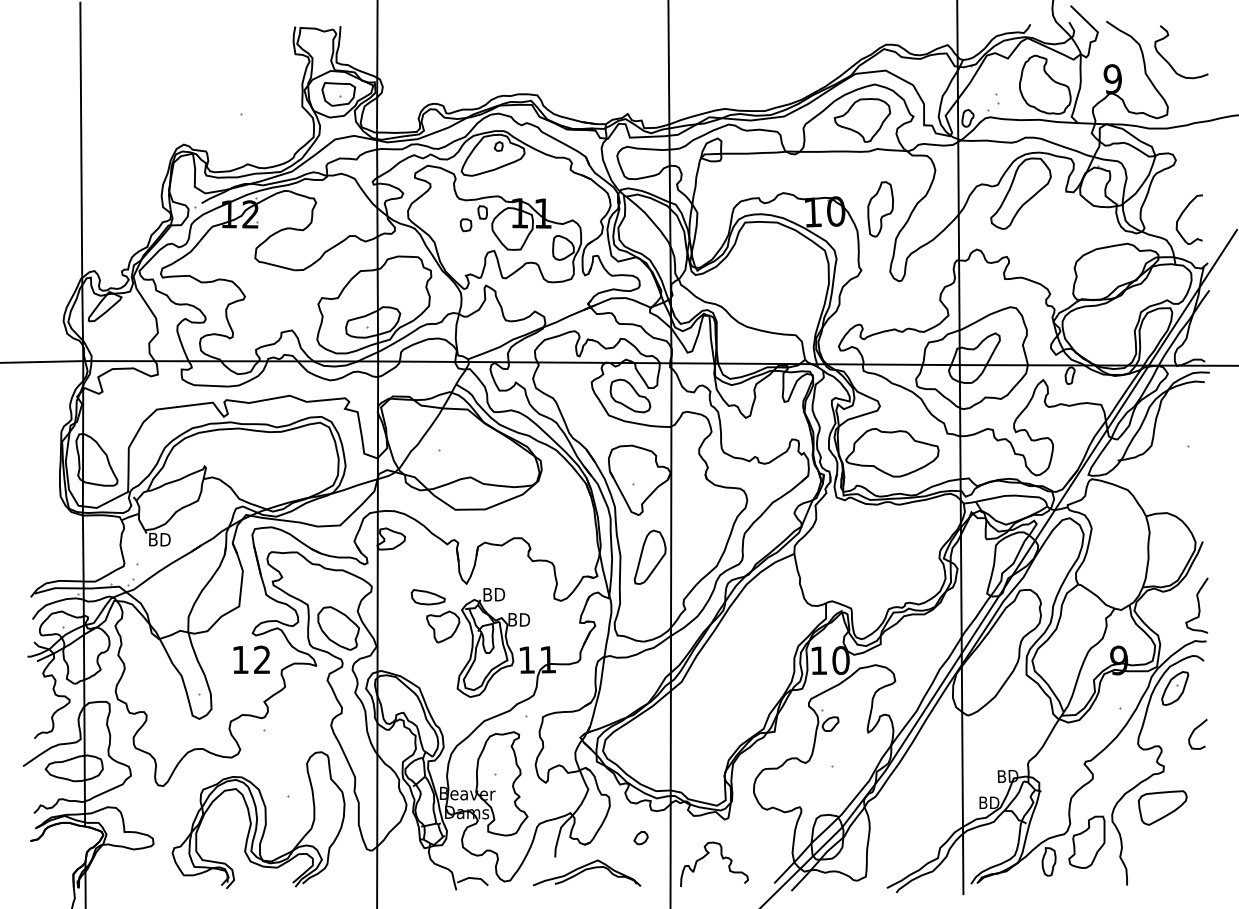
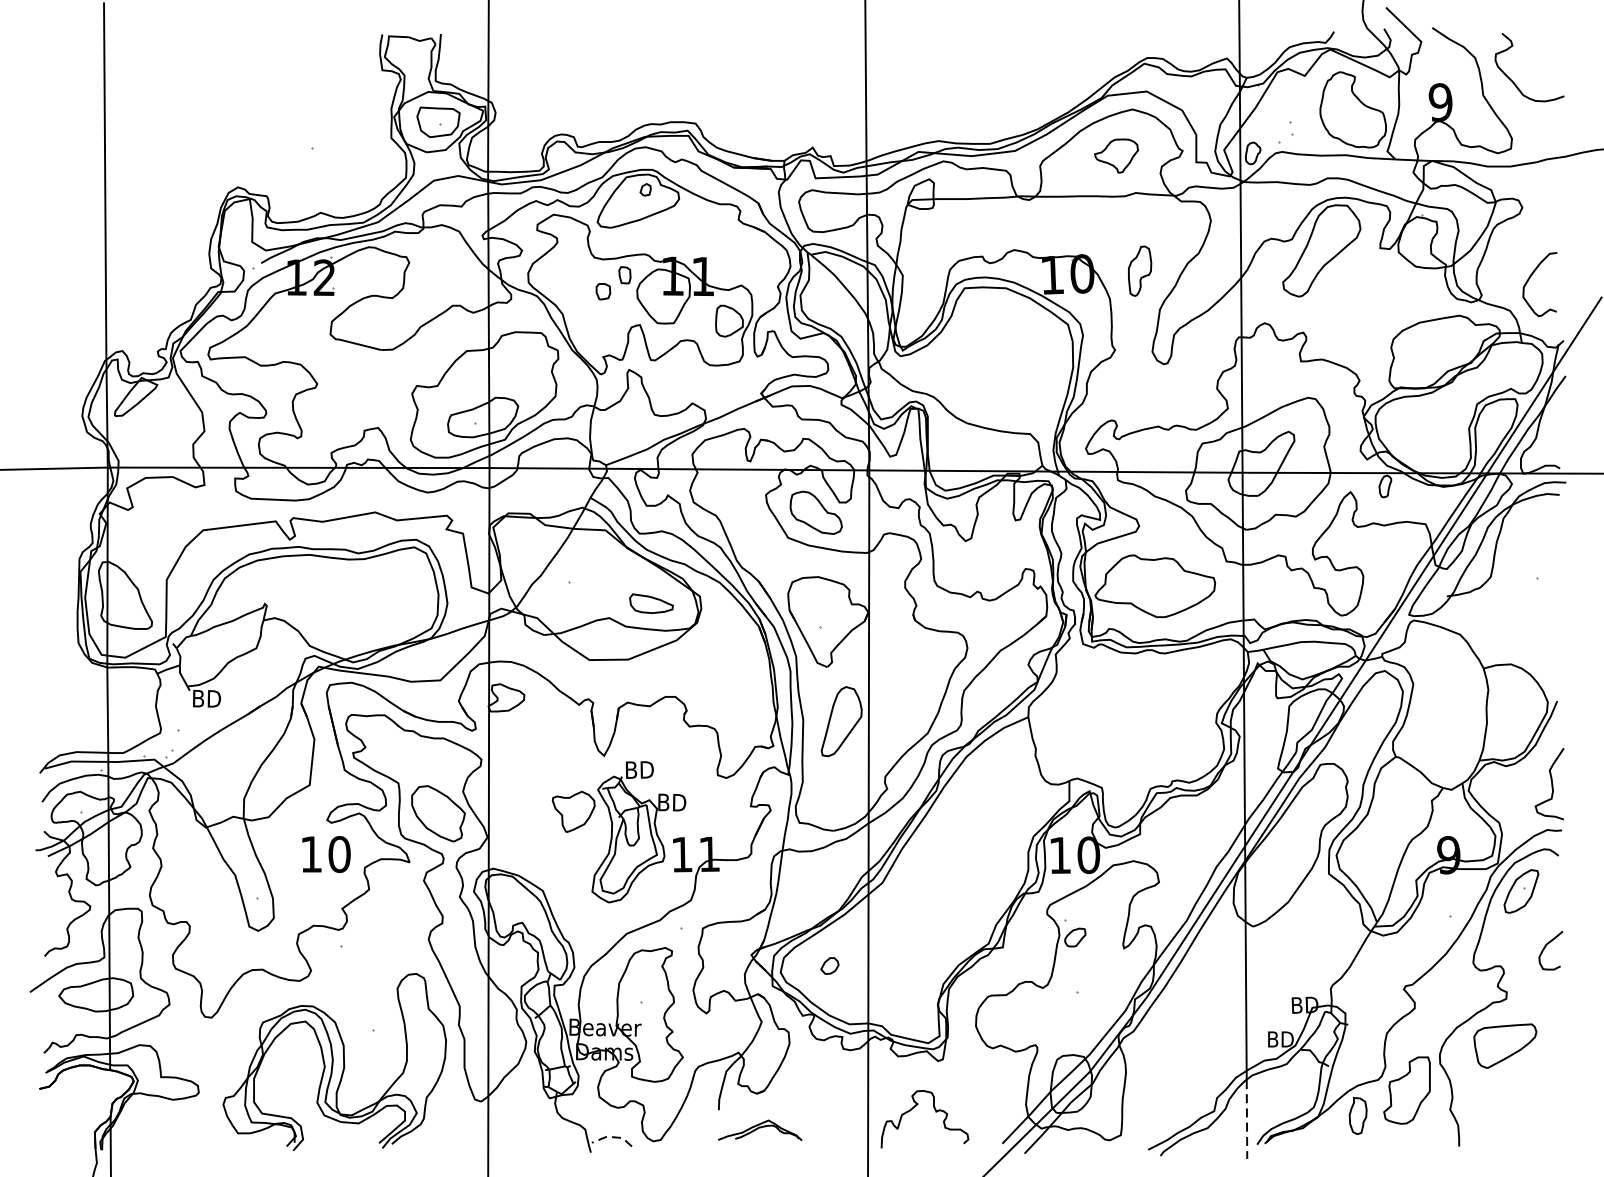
part: (862, 120) -> (1116, 156), size x0.6
part: (880, 209) -> (1139, 271), size x0.7
part: (427, 597) -> (650, 604), moved
text: (261, 659) -> (338, 853), 12 -> 10
part: (640, 838) -> (829, 966), moved
line: (963, 864) -> (1247, 1119), solid -> dashed
part: (587, 872) -> (760, 1129), size x0.6
line: (473, 878) -> (612, 1137), solid -> dashed

